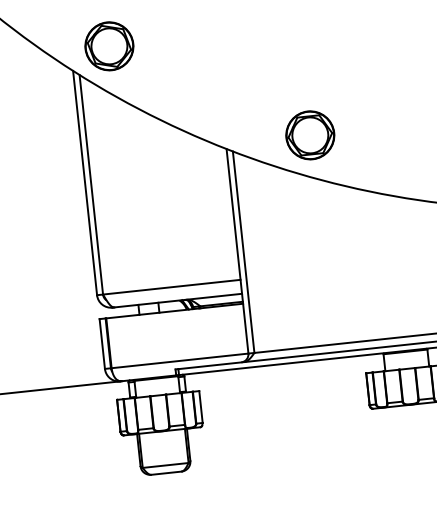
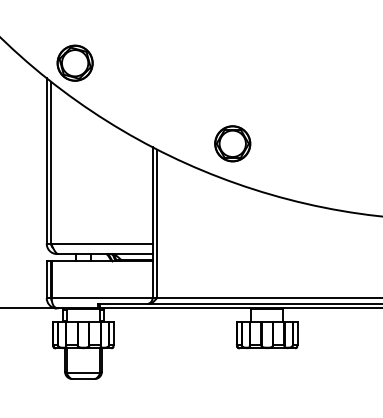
part: (309, 134) -> (232, 143), moved

